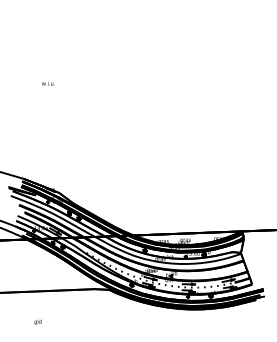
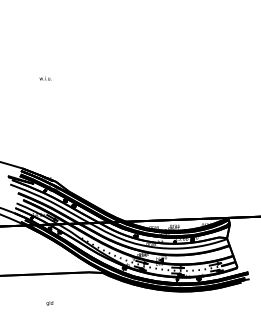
text: (37, 321) -> (49, 302), moved

